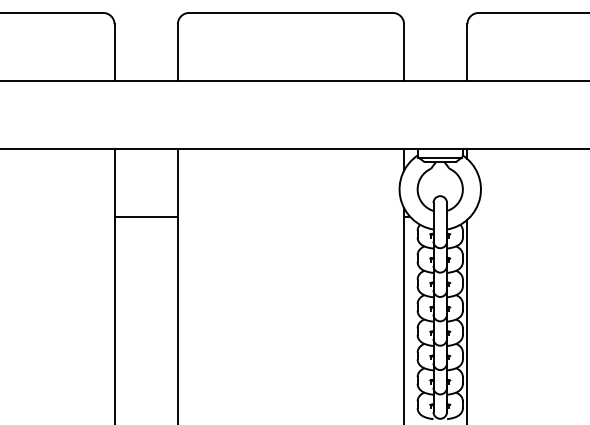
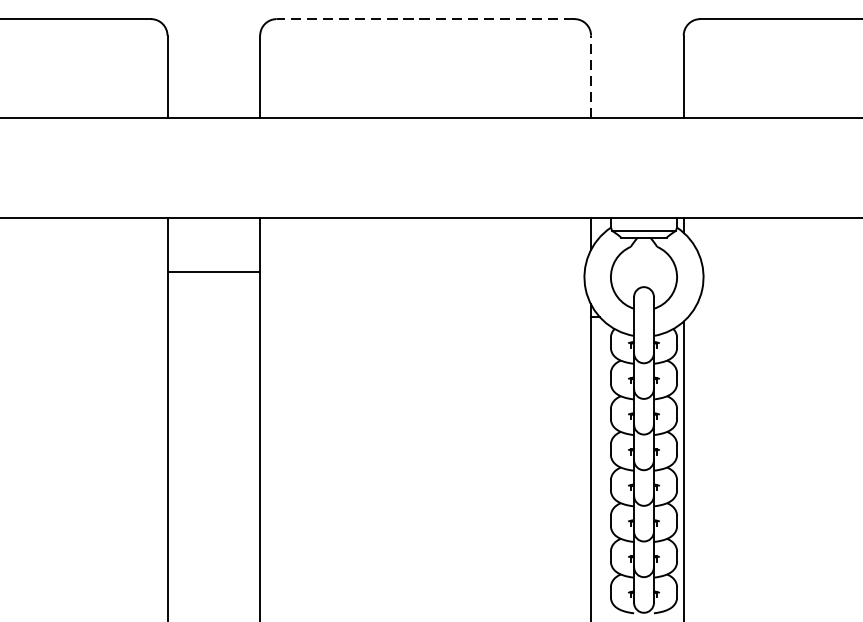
line: (290, 12) -> (424, 18), solid -> dashed
line: (404, 52) -> (591, 76), solid -> dashed
line: (145, 216) -> (212, 271), moved

